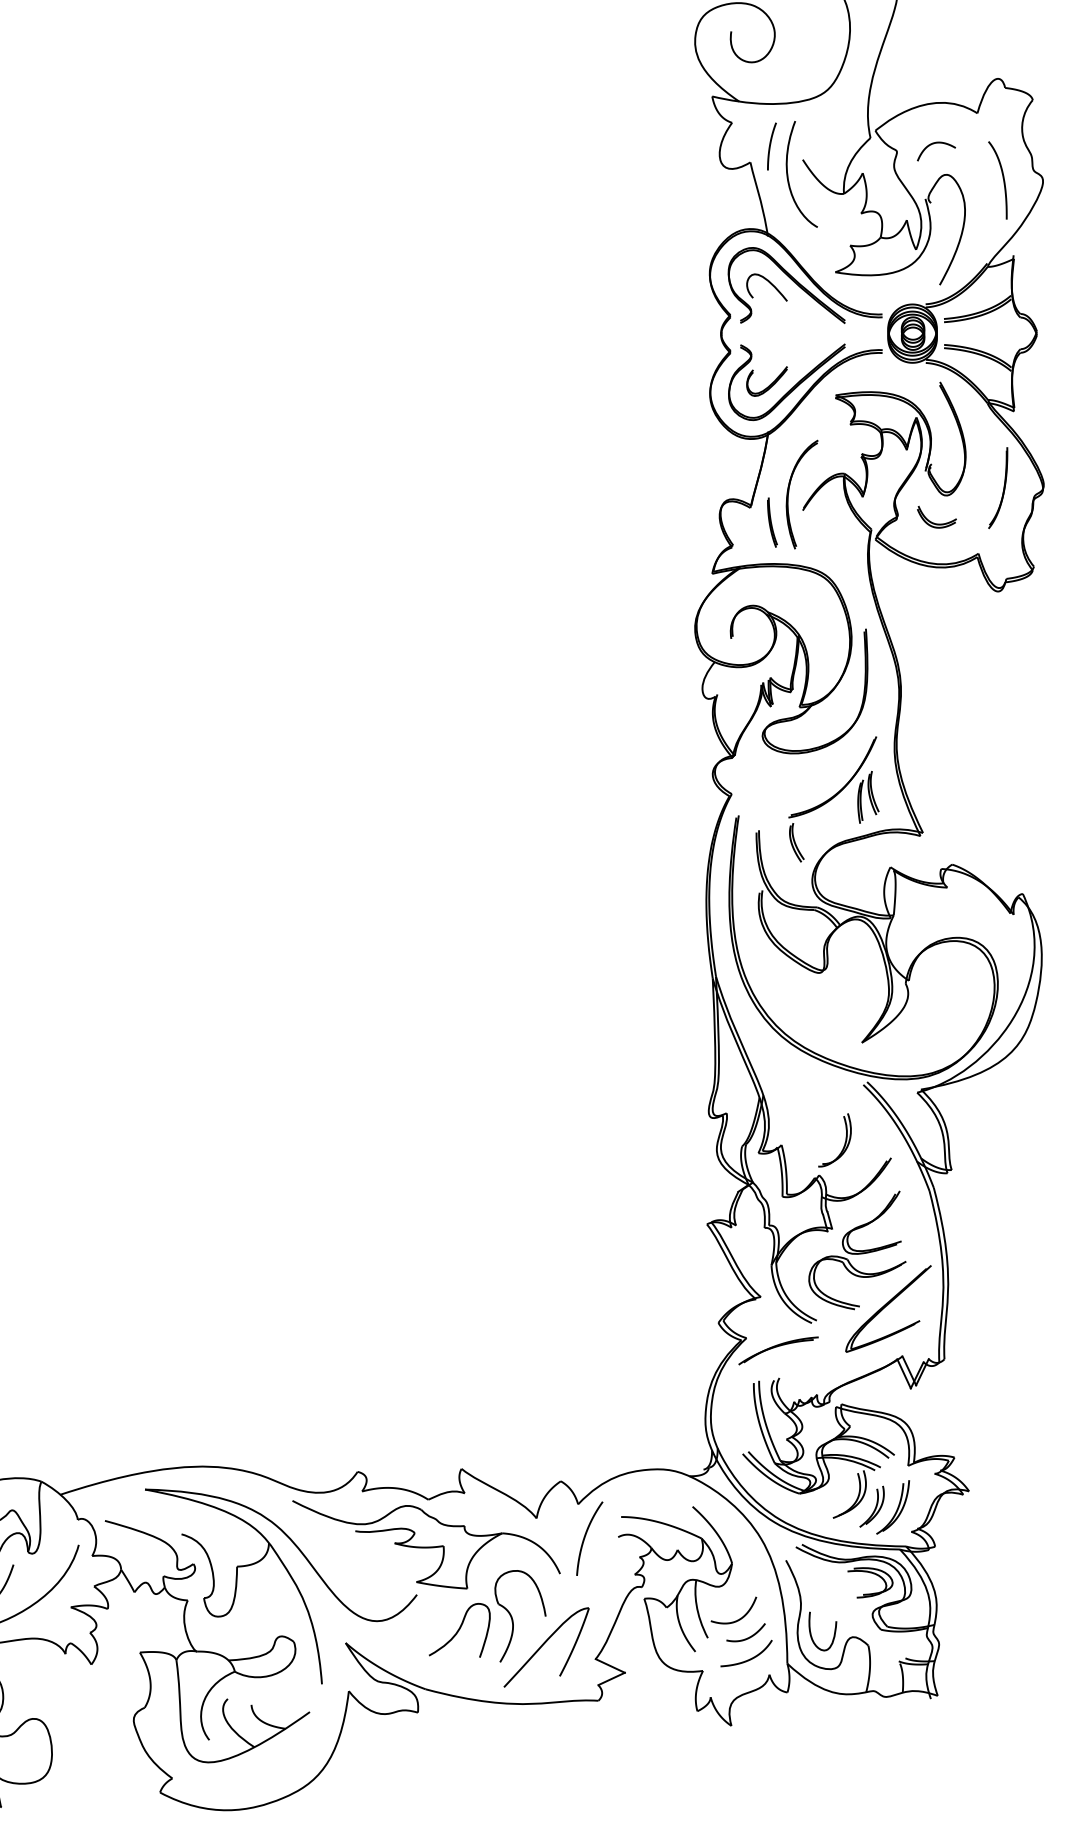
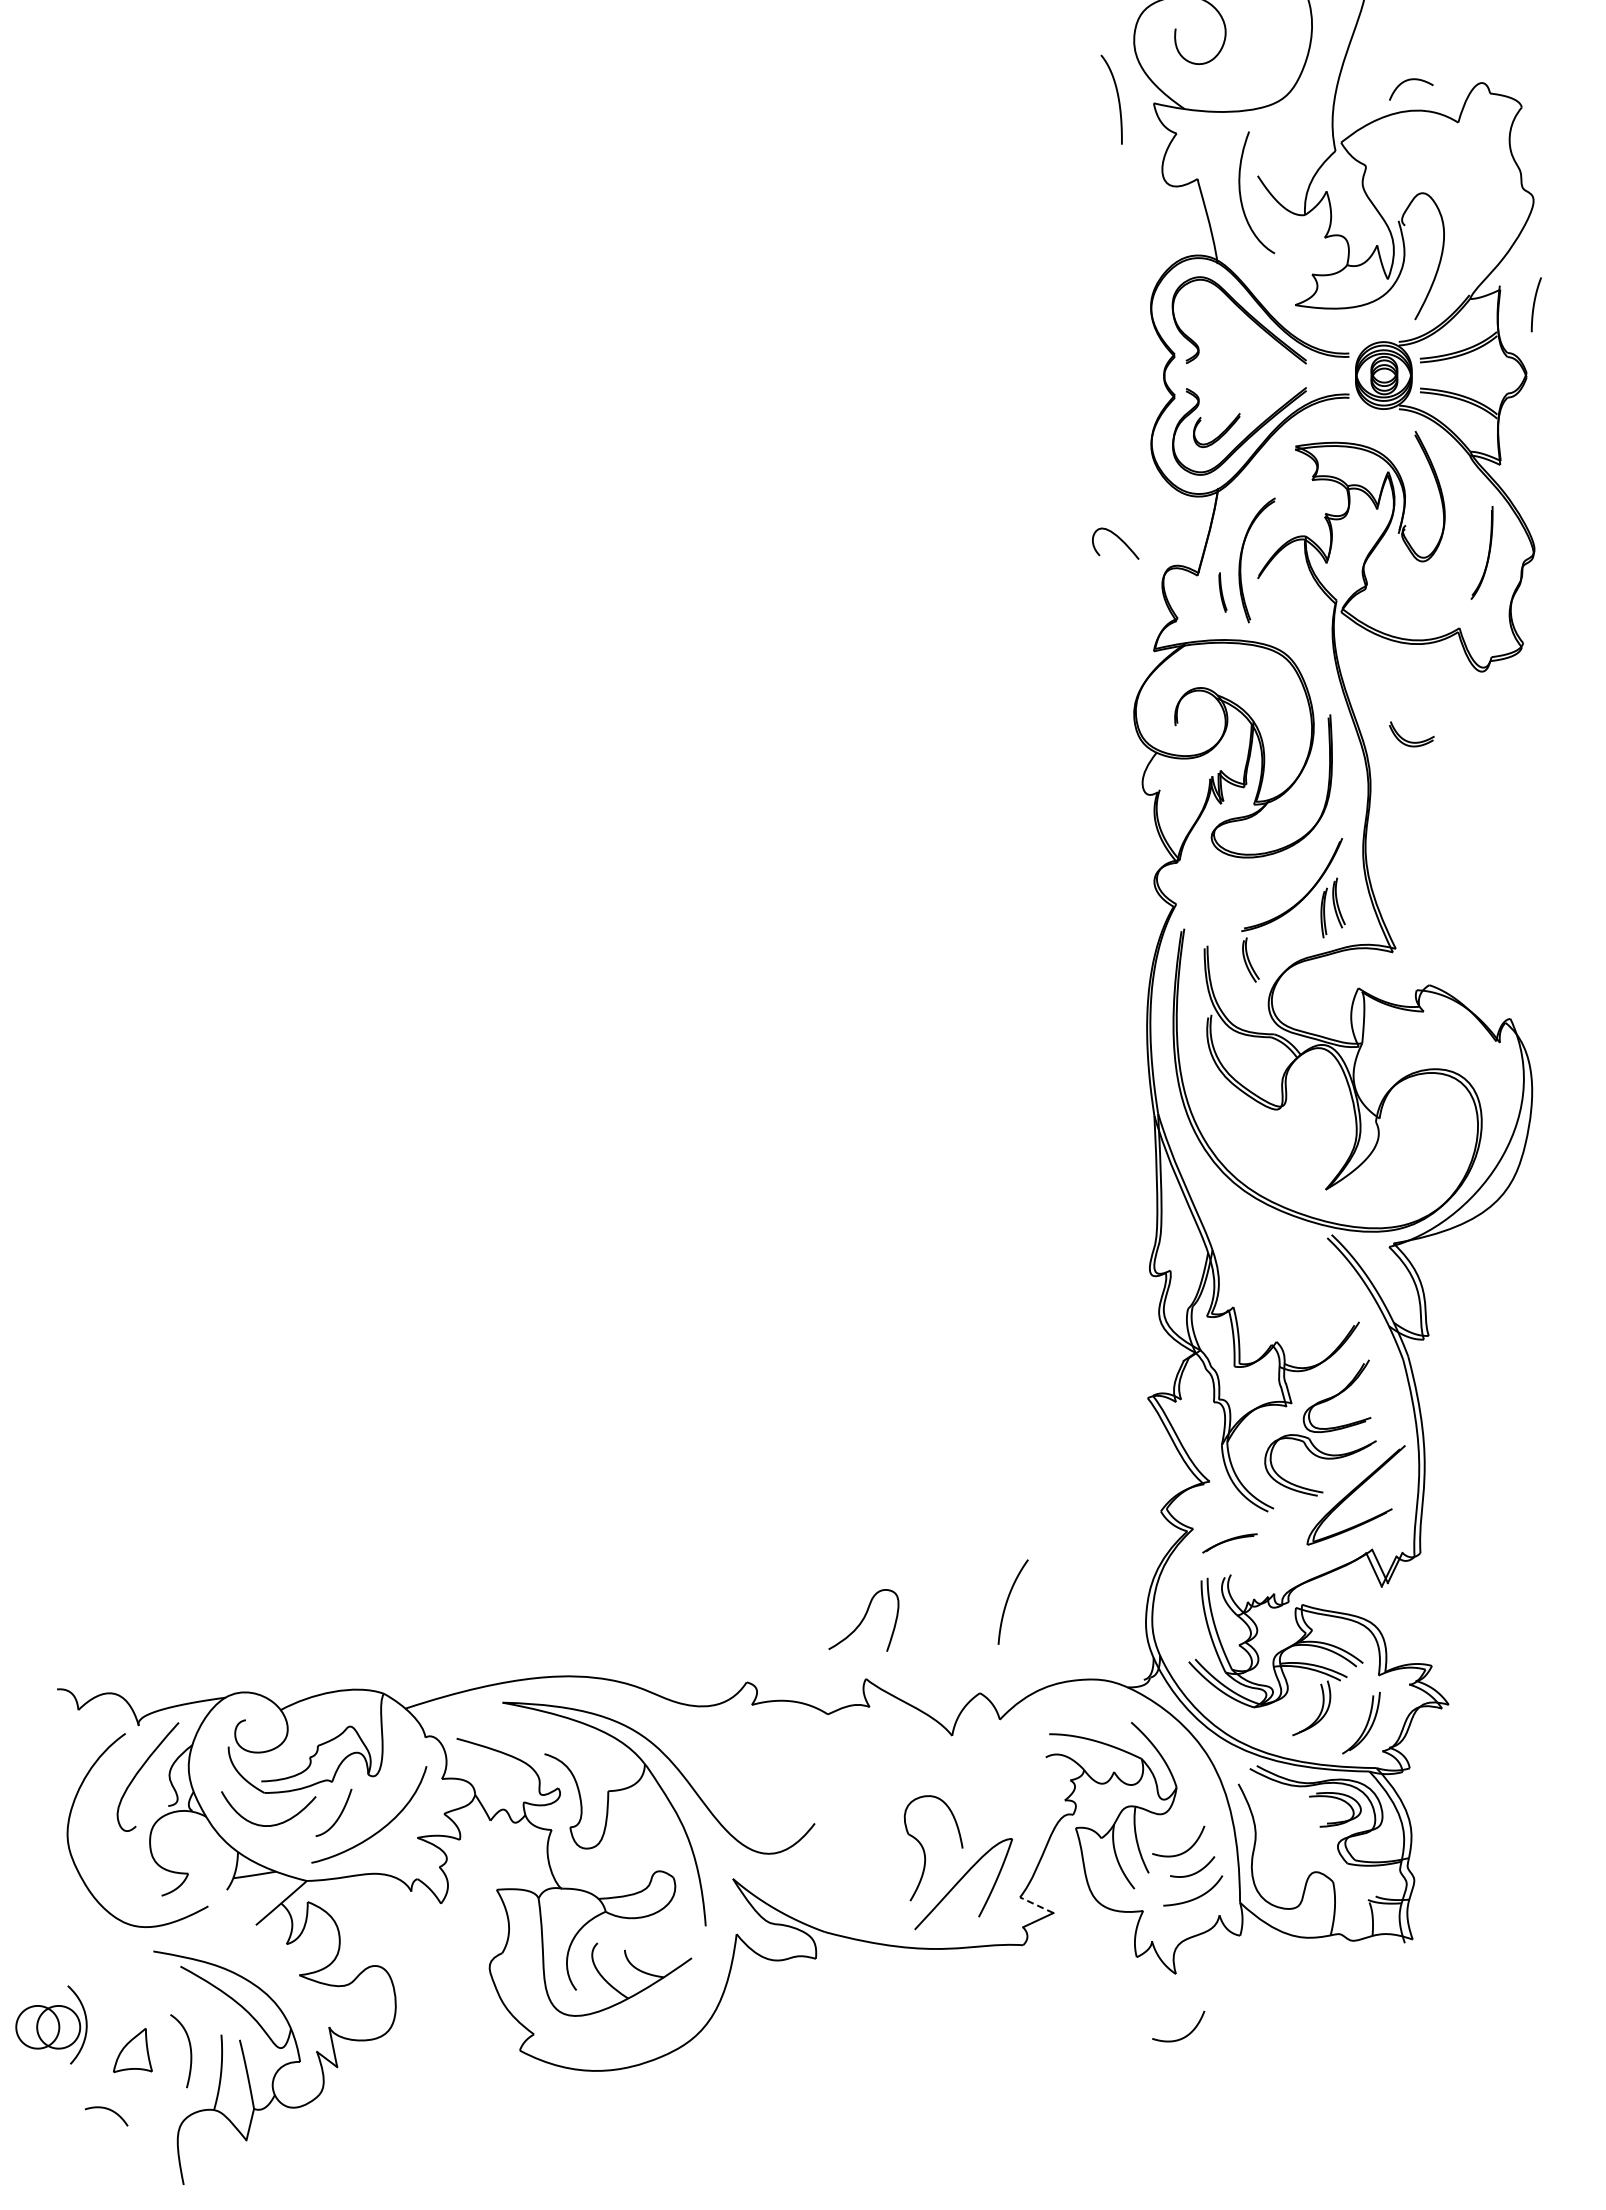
curve: (933, 144) -> (1407, 81), moved
curve: (771, 145) -> (1535, 303), moved
curve: (1002, 179) -> (1117, 98), moved
curve: (770, 283) -> (1119, 539), moved
part: (772, 522) -> (1222, 592), size x0.7
part: (934, 522) -> (1408, 740), moved
part: (844, 1143) -> (1305, 1305), removed
part: (778, 1350) -> (1229, 1543), size x0.6
part: (871, 1506) -> (1336, 1722), removed
curve: (585, 1537) -> (1008, 1600), moved
part: (426, 1545) -> (825, 1766), removed
curve: (459, 1630) -> (863, 1620), moved
curve: (812, 1635) -> (1268, 1870), removed
line: (610, 1666) -> (1036, 1905), solid -> dashed
curve: (739, 1779) -> (1185, 2035), added

